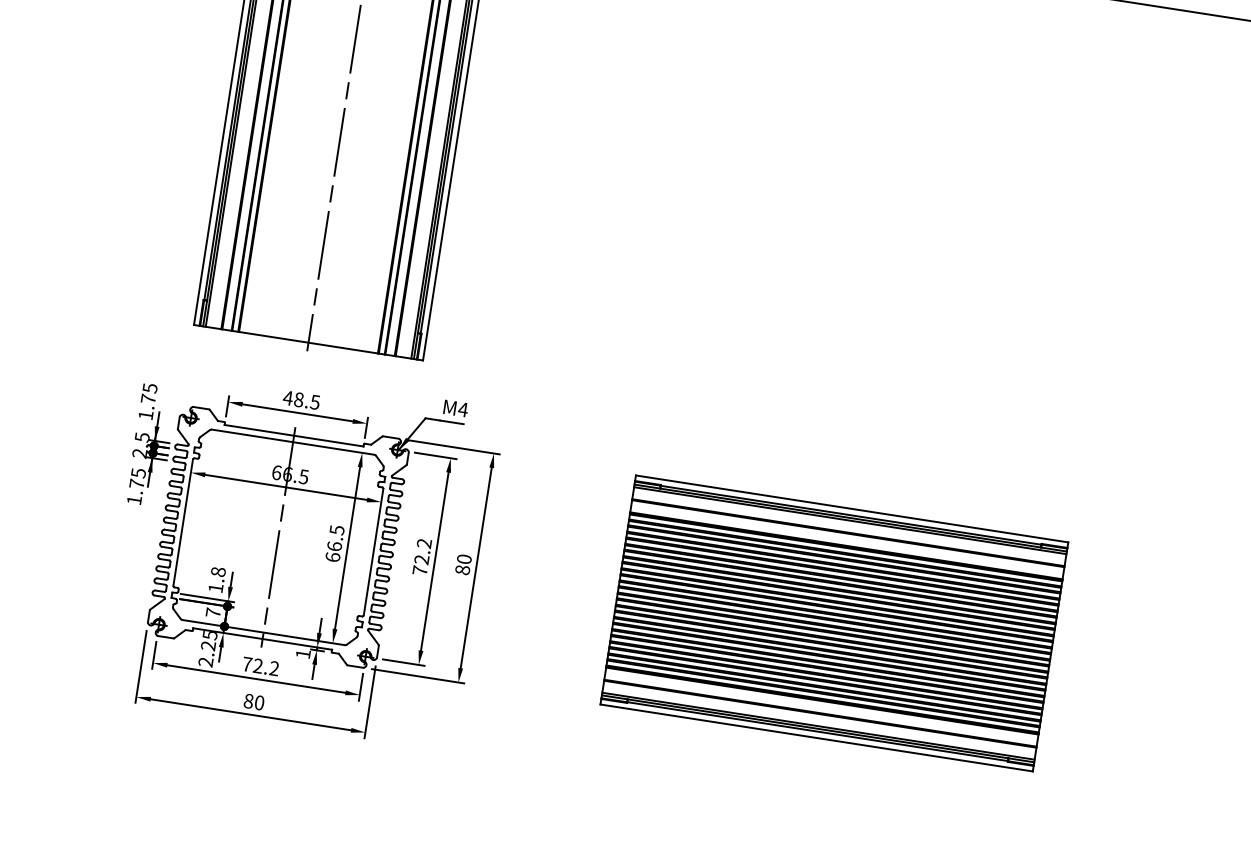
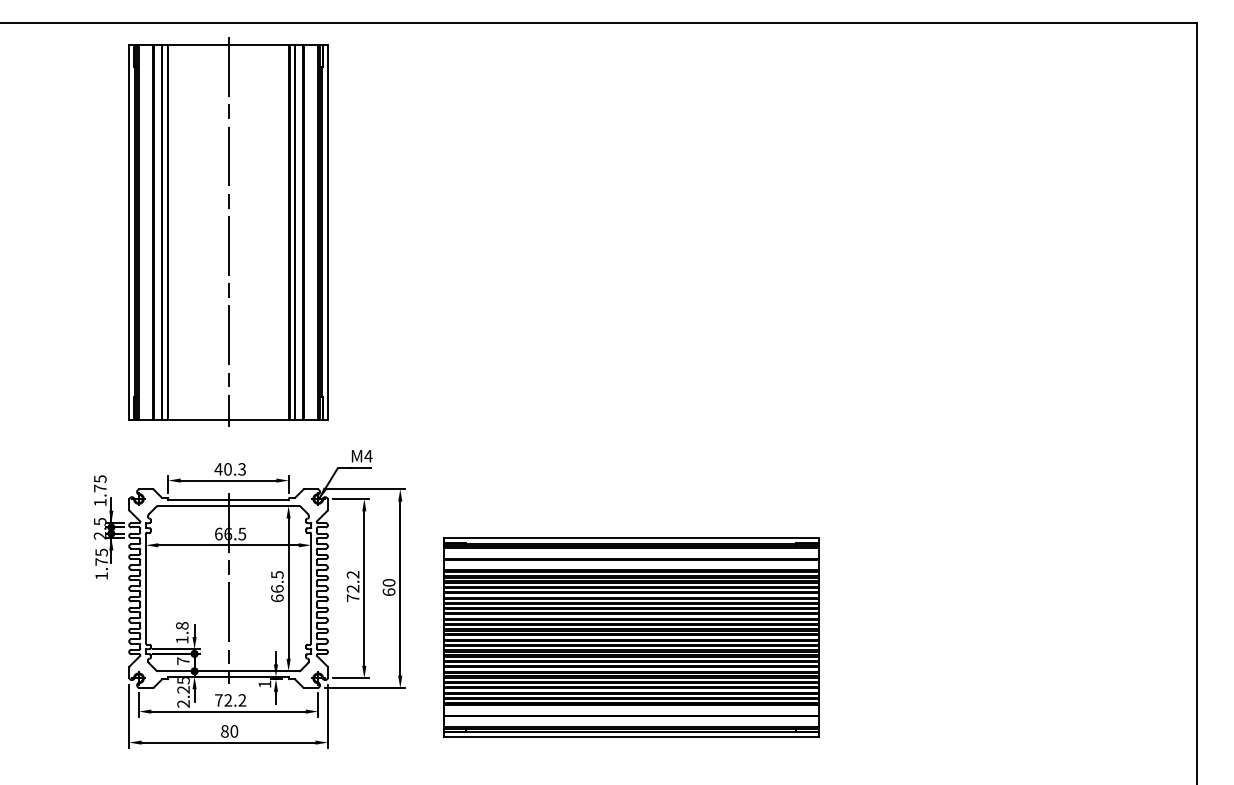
text: (306, 401) -> (234, 469), 48.5 -> 40.3
text: (461, 570) -> (388, 592), 80 -> 60
part: (834, 623) -> (631, 637), moved

